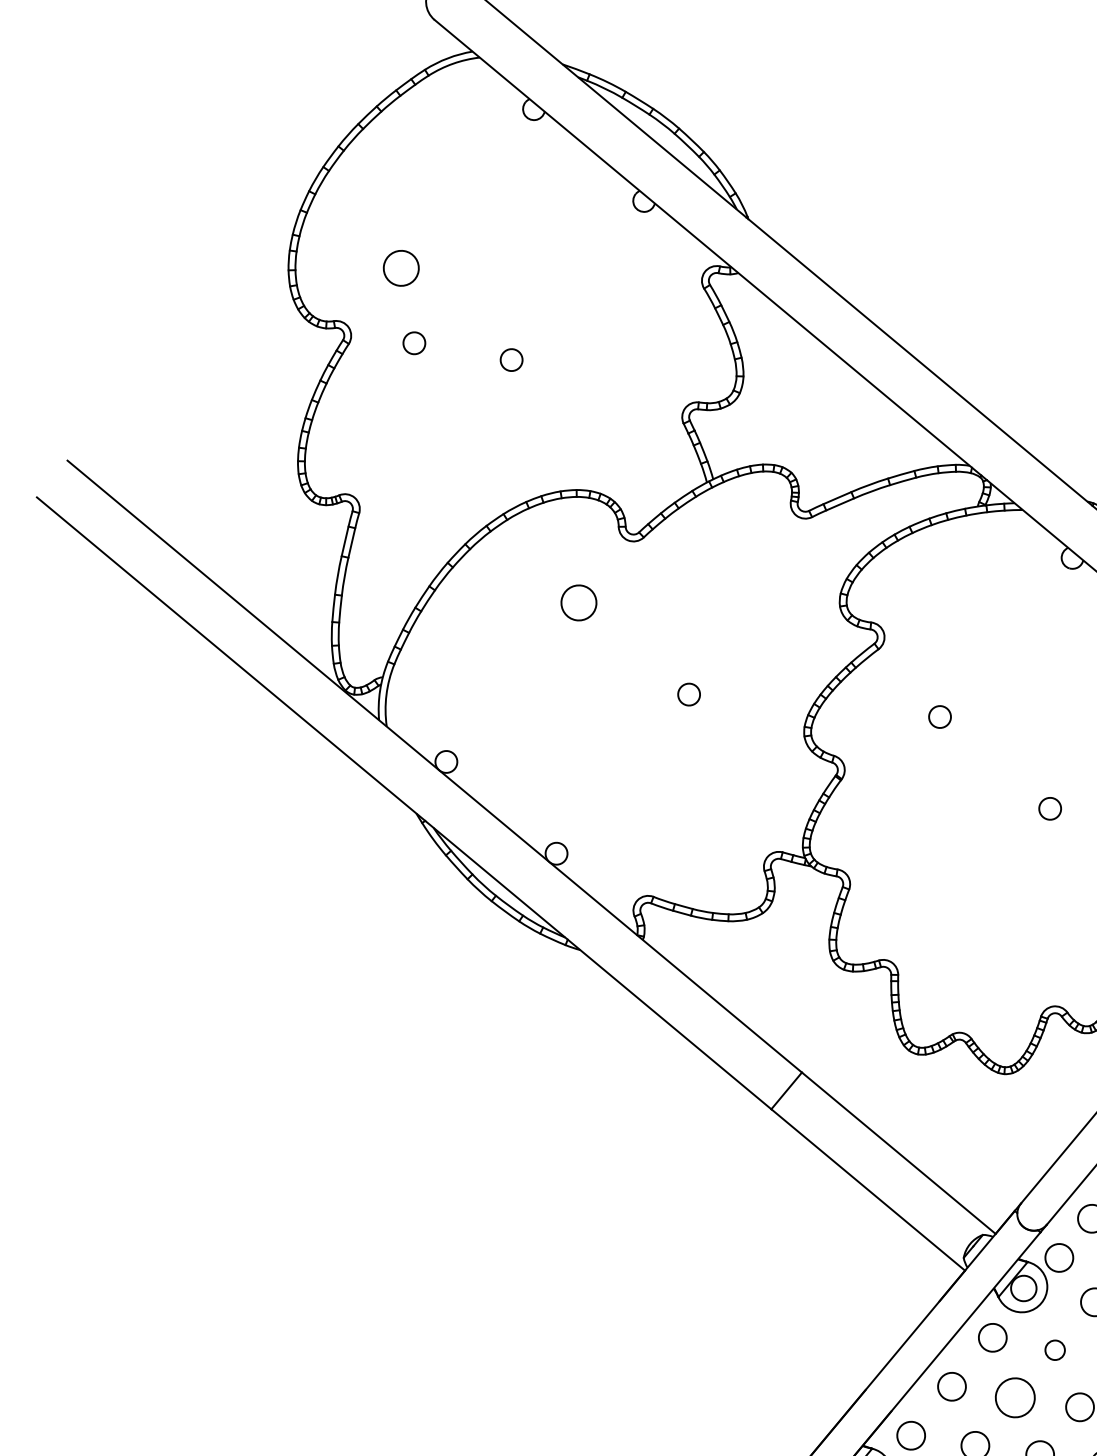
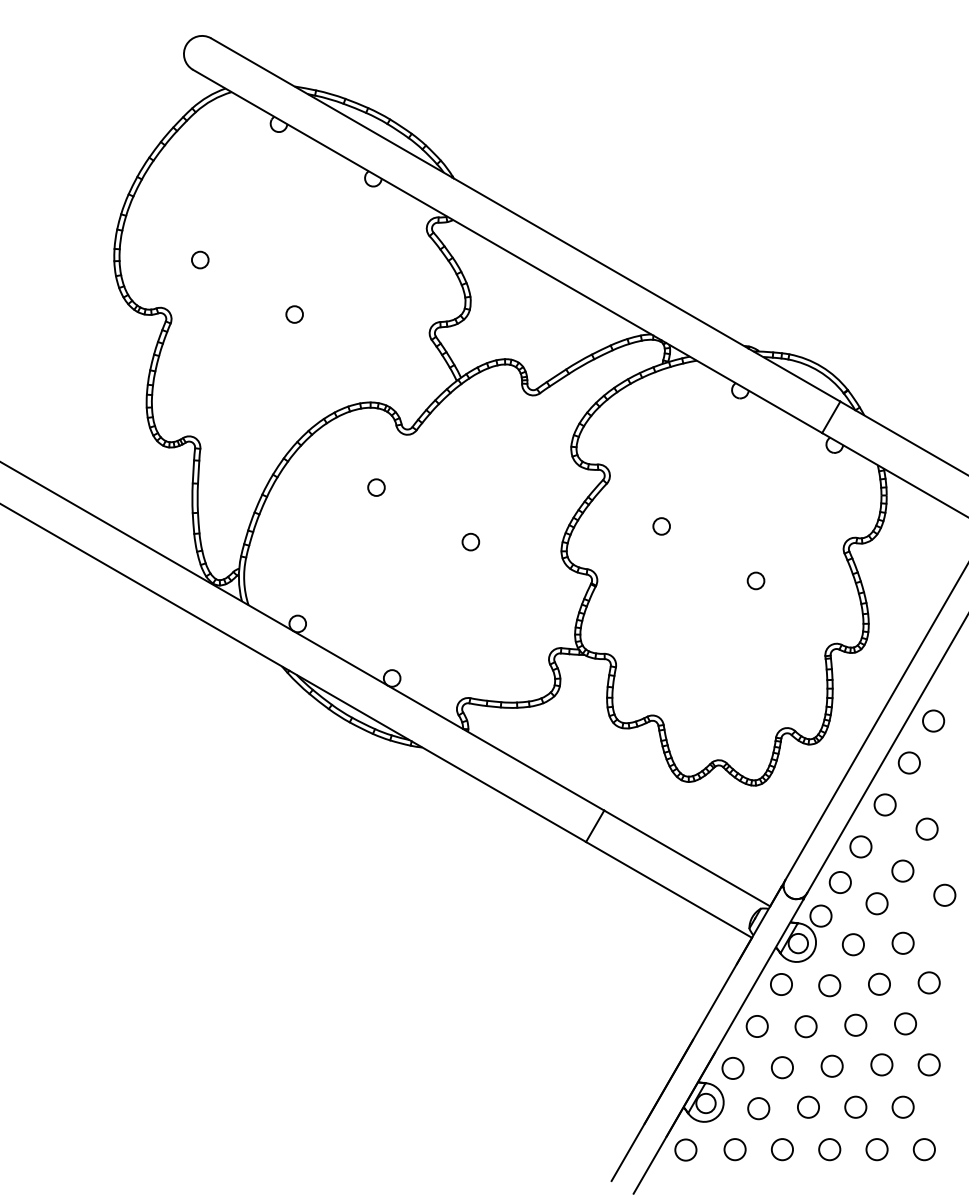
circle: (401, 267) -> (200, 259), size x0.62
circle: (414, 343) -> (219, 314), removed
circle: (579, 602) -> (376, 487), size x0.62
circle: (1054, 1349) -> (829, 985), size x1.43
circle: (1014, 1397) -> (805, 1026), size x0.71

